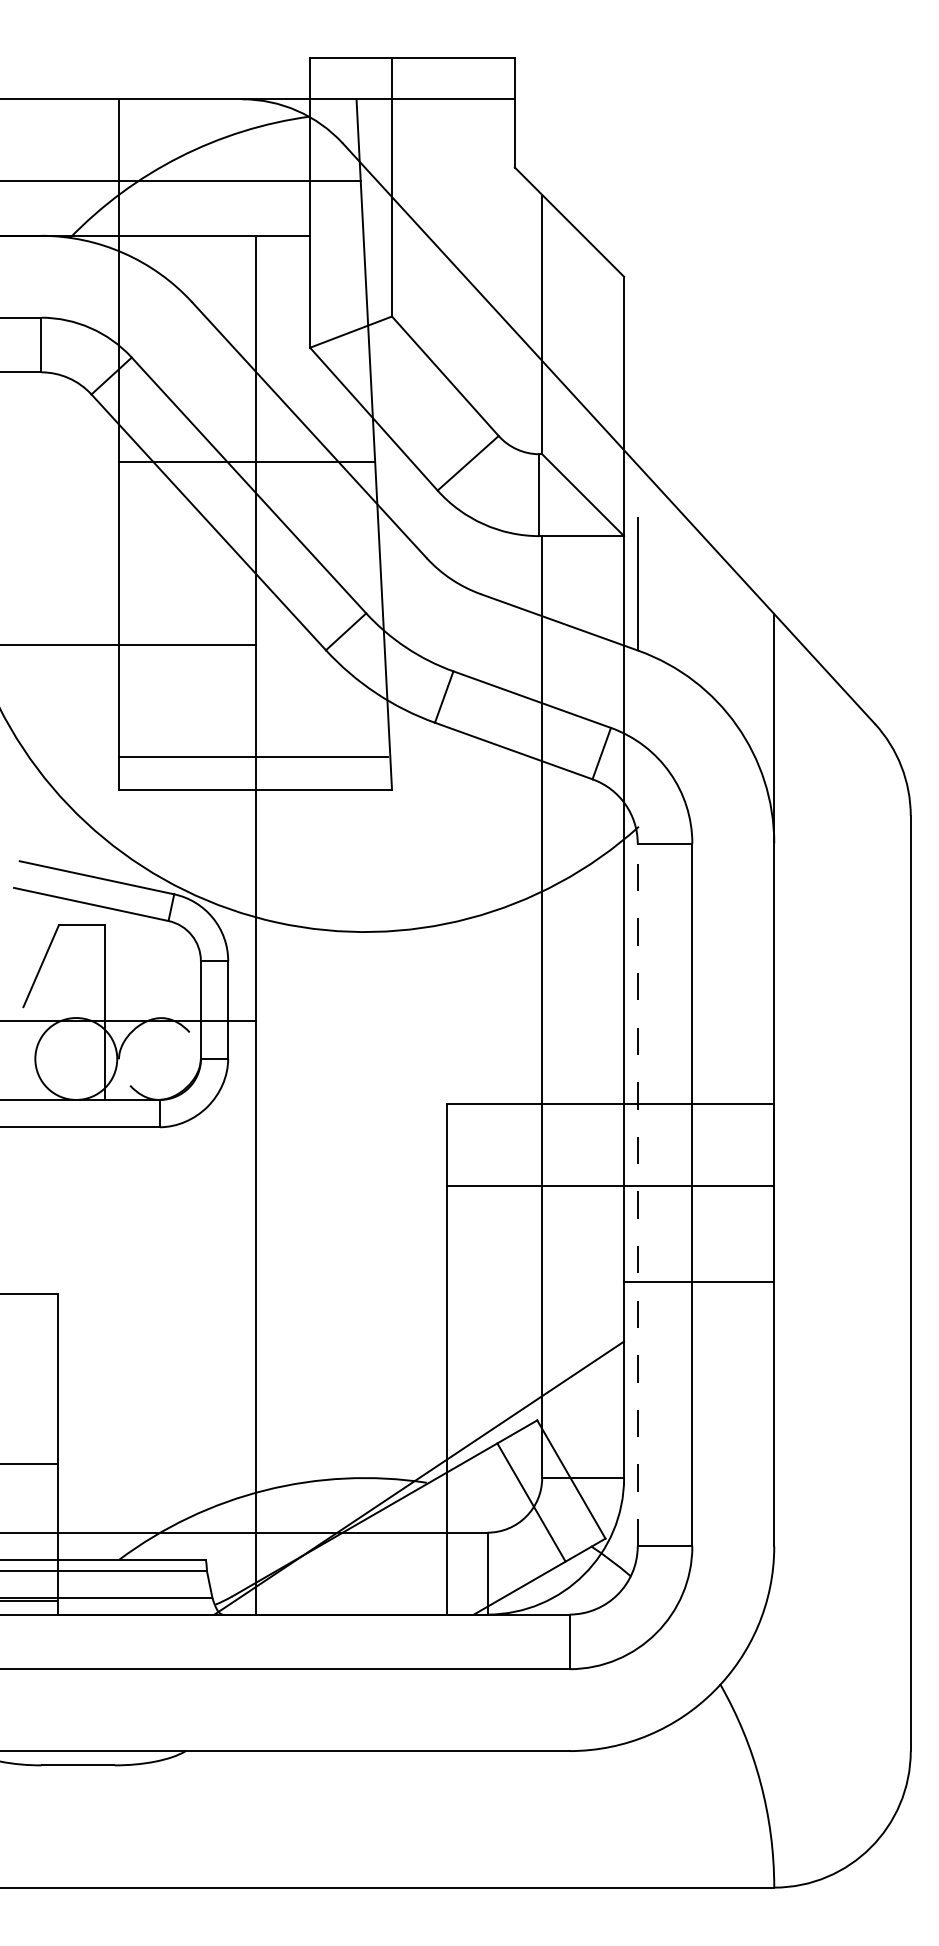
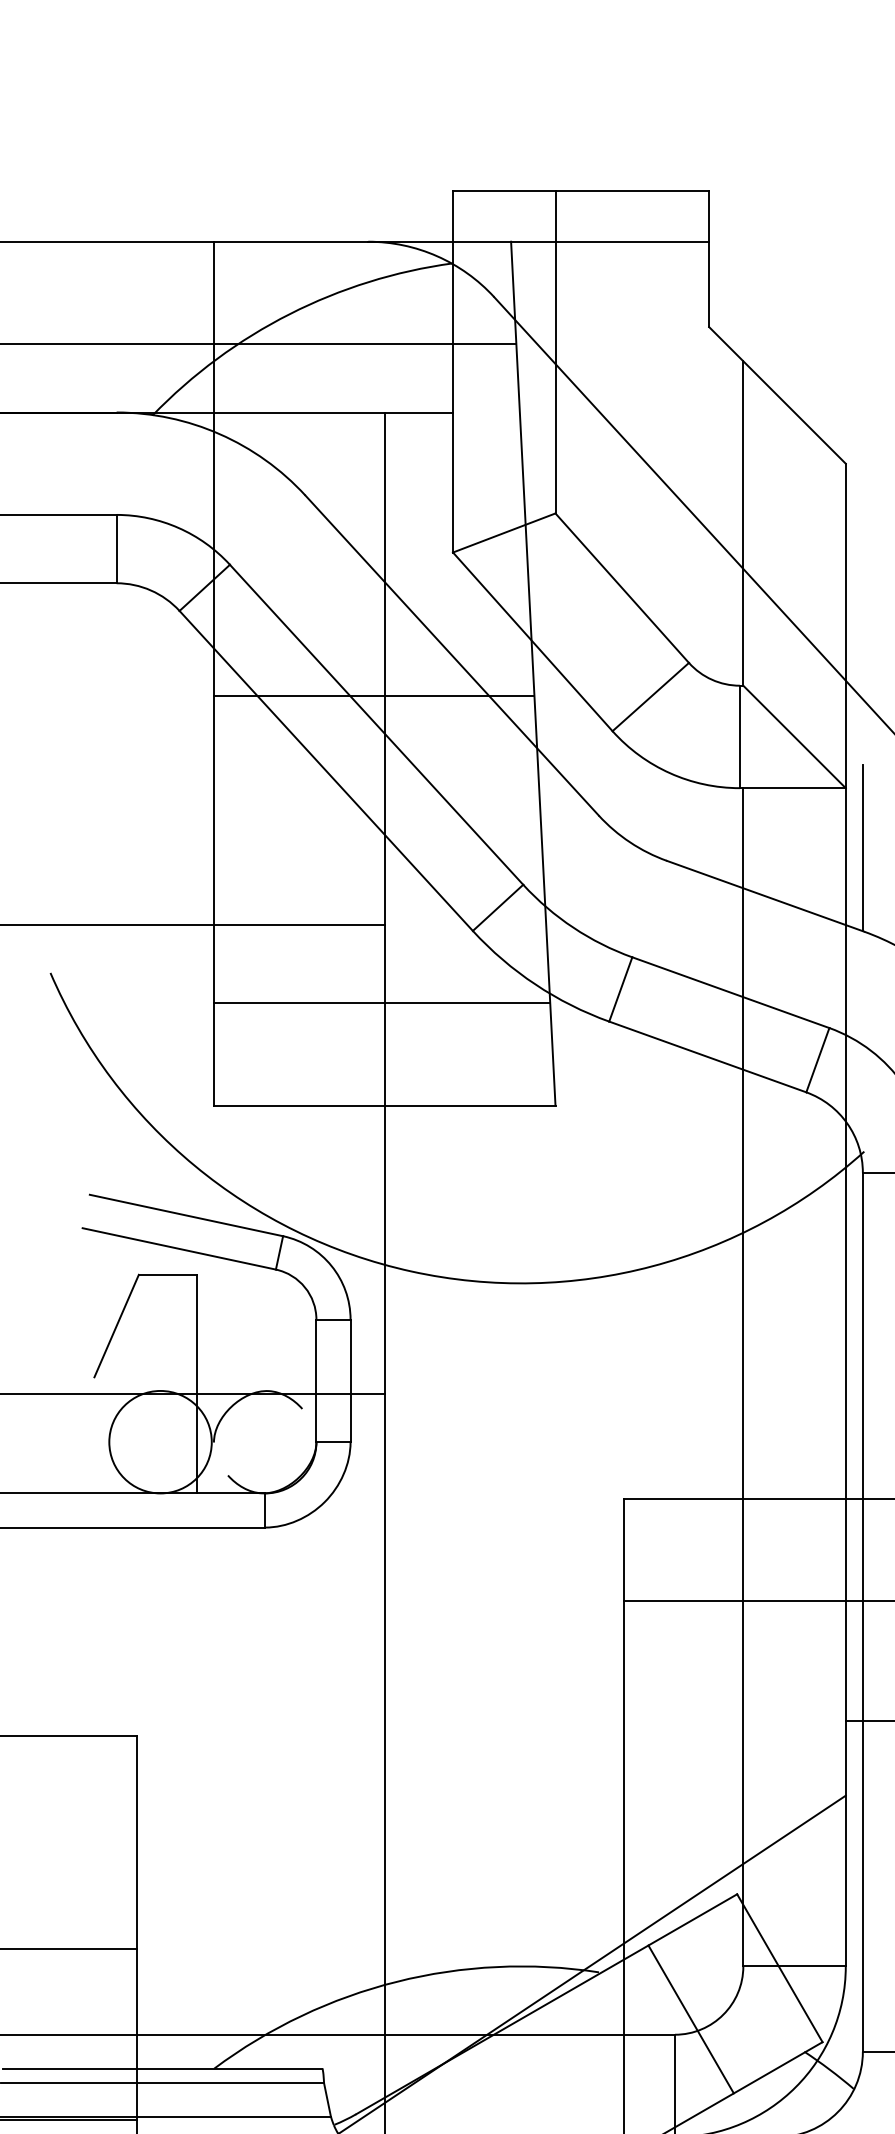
line: (253, 757) -> (382, 1003), moved
line: (637, 1194) -> (862, 1611), dashed -> solid
line: (531, 1502) -> (691, 2019), moved

